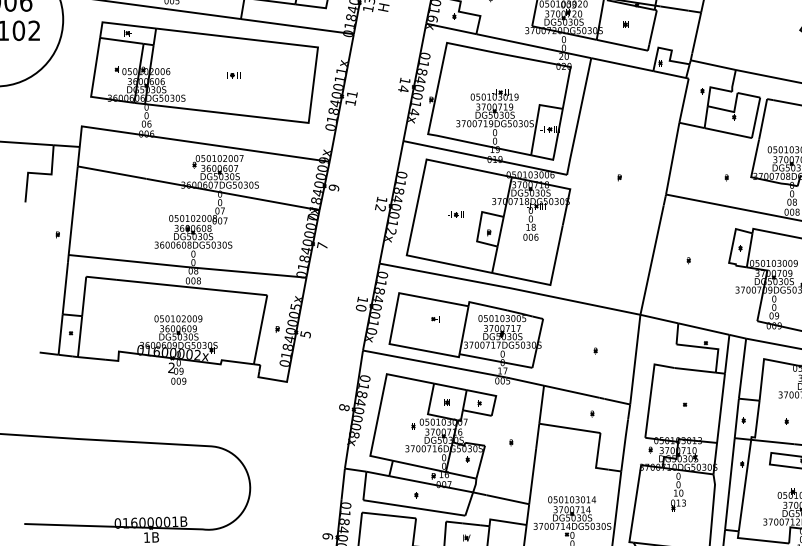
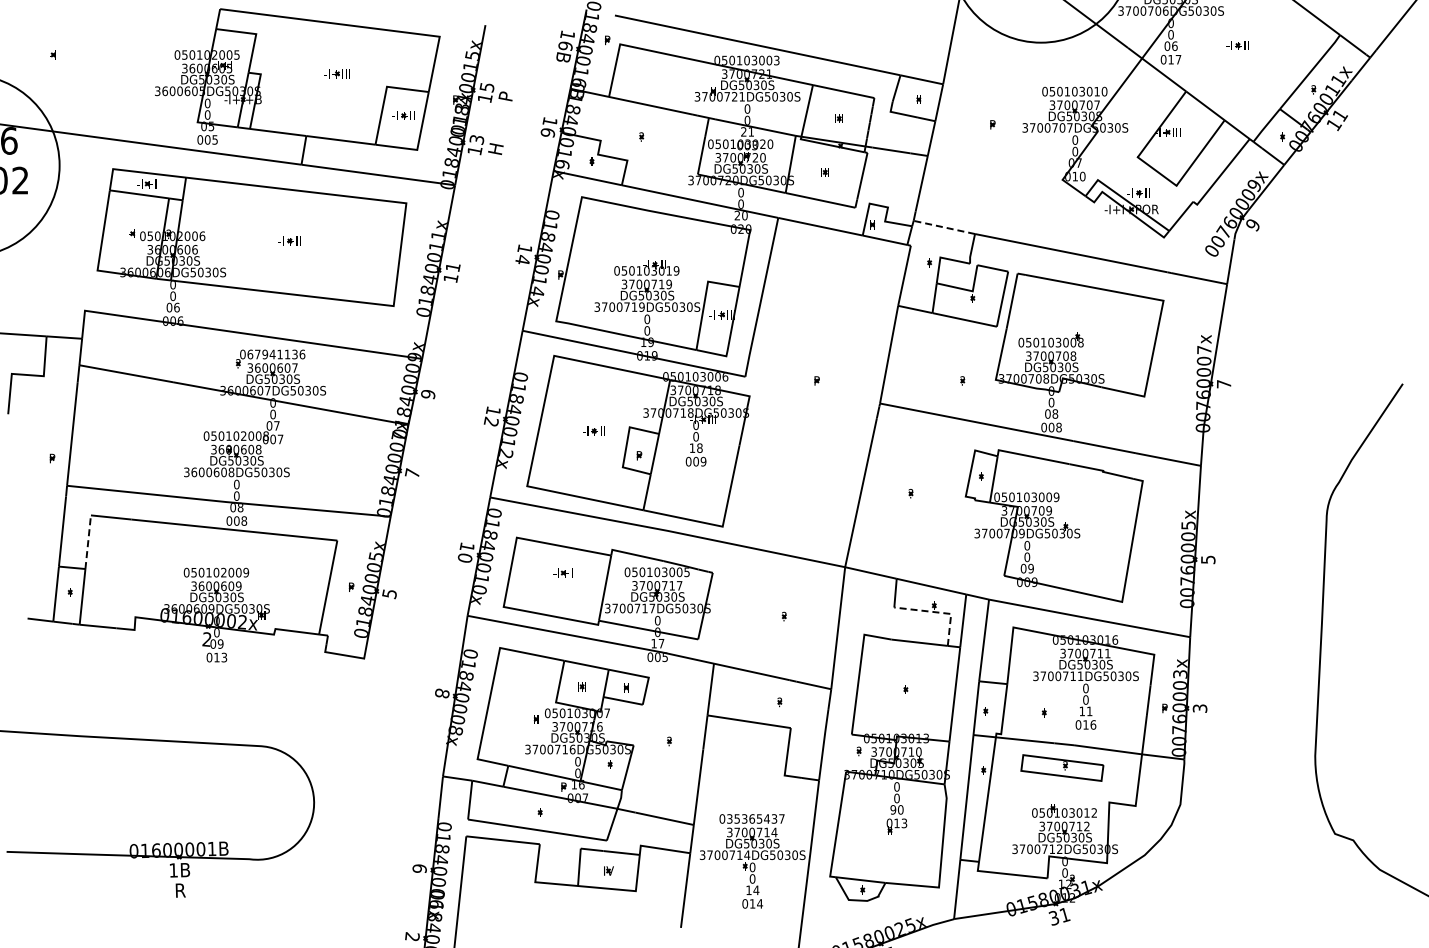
line: (712, 65) -> (943, 227), solid -> dashed
text: (222, 158) -> (276, 354), 050102007 -> 067941136
text: (536, 237) -> (703, 461), 006 -> 009
line: (84, 296) -> (88, 542), solid -> dashed
line: (709, 348) -> (939, 612), solid -> dashed
text: (181, 381) -> (220, 657), 009 -> 013
text: (675, 492) -> (893, 809), 10 -> 90
text: (574, 499) -> (755, 818), 050103014 -> 035365437

